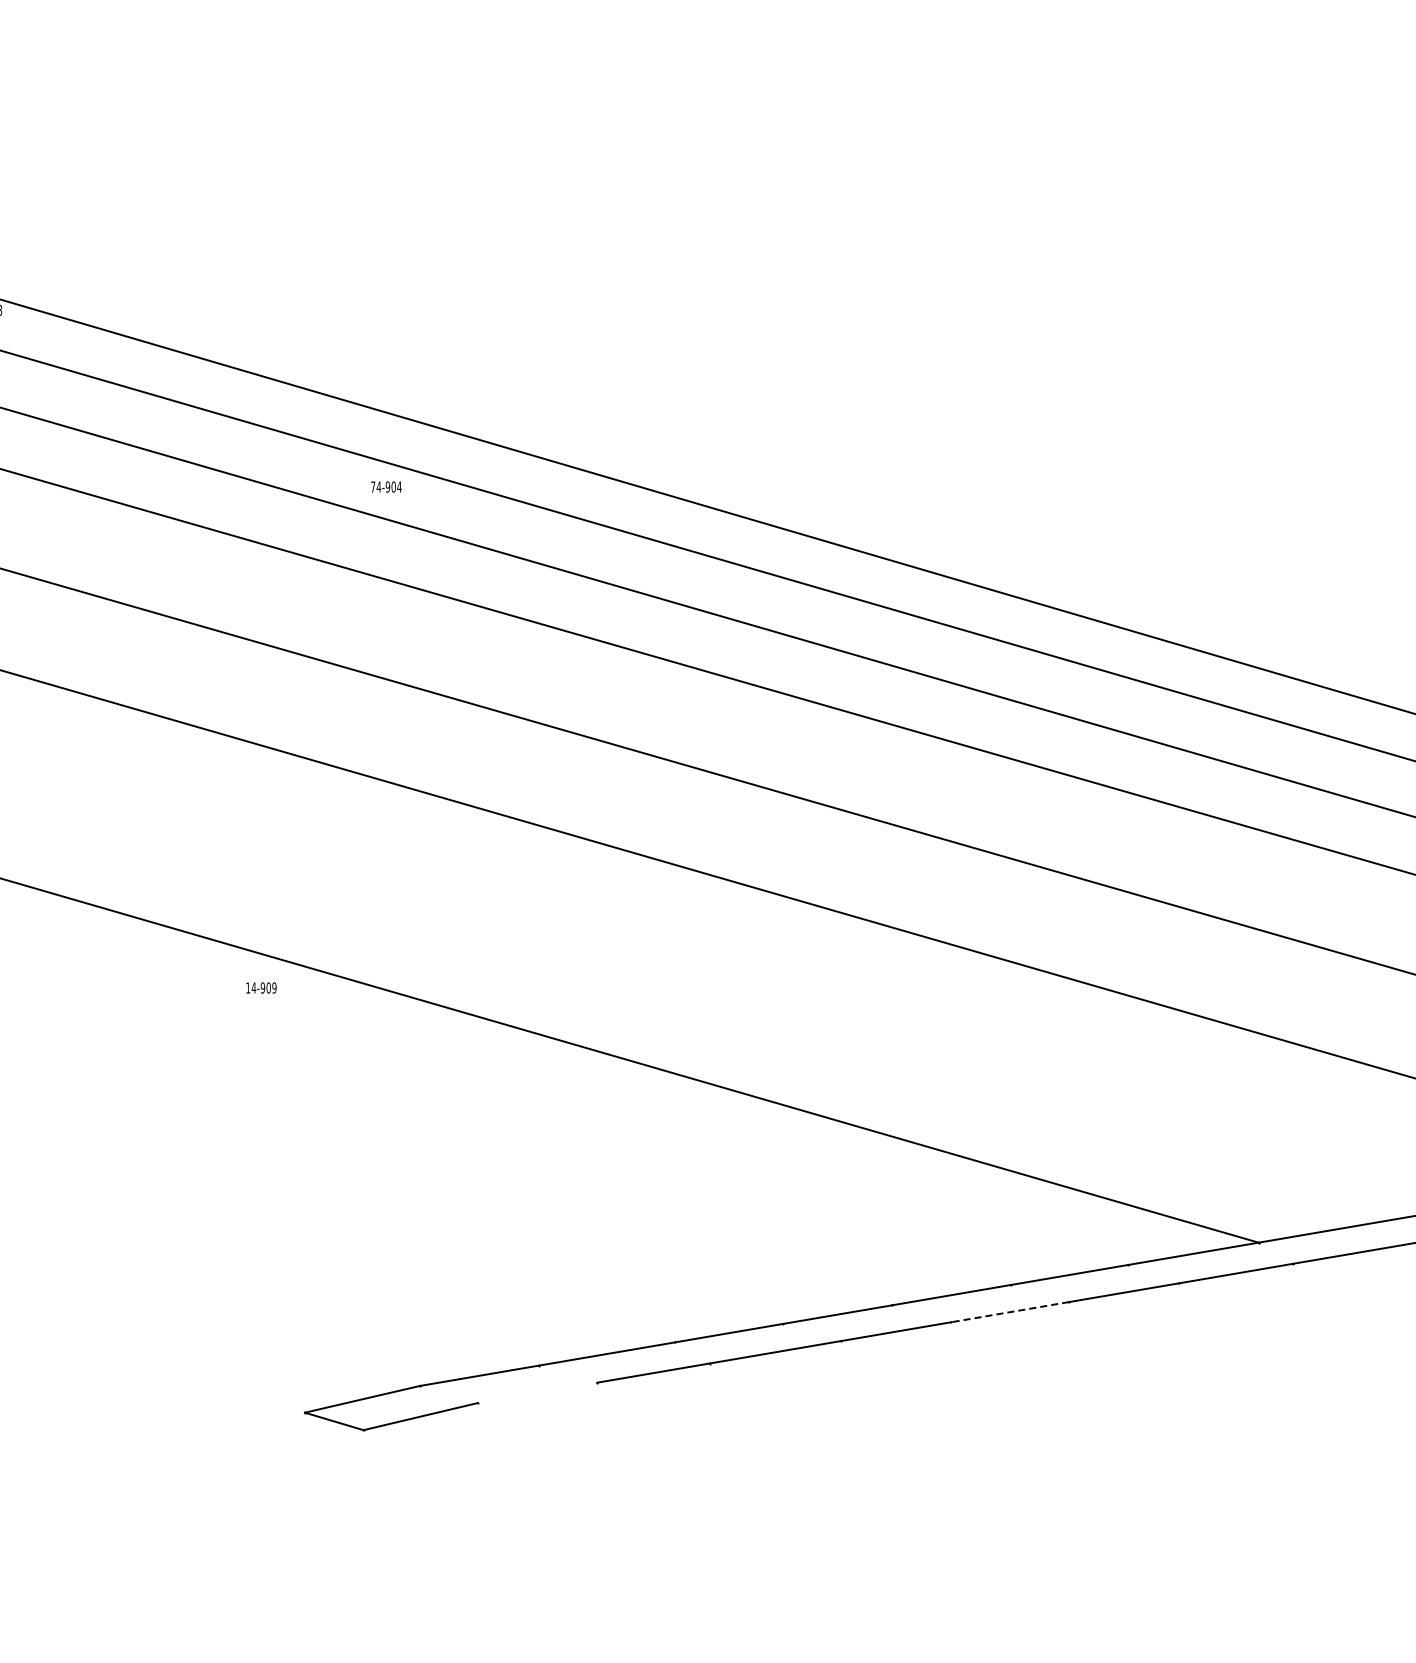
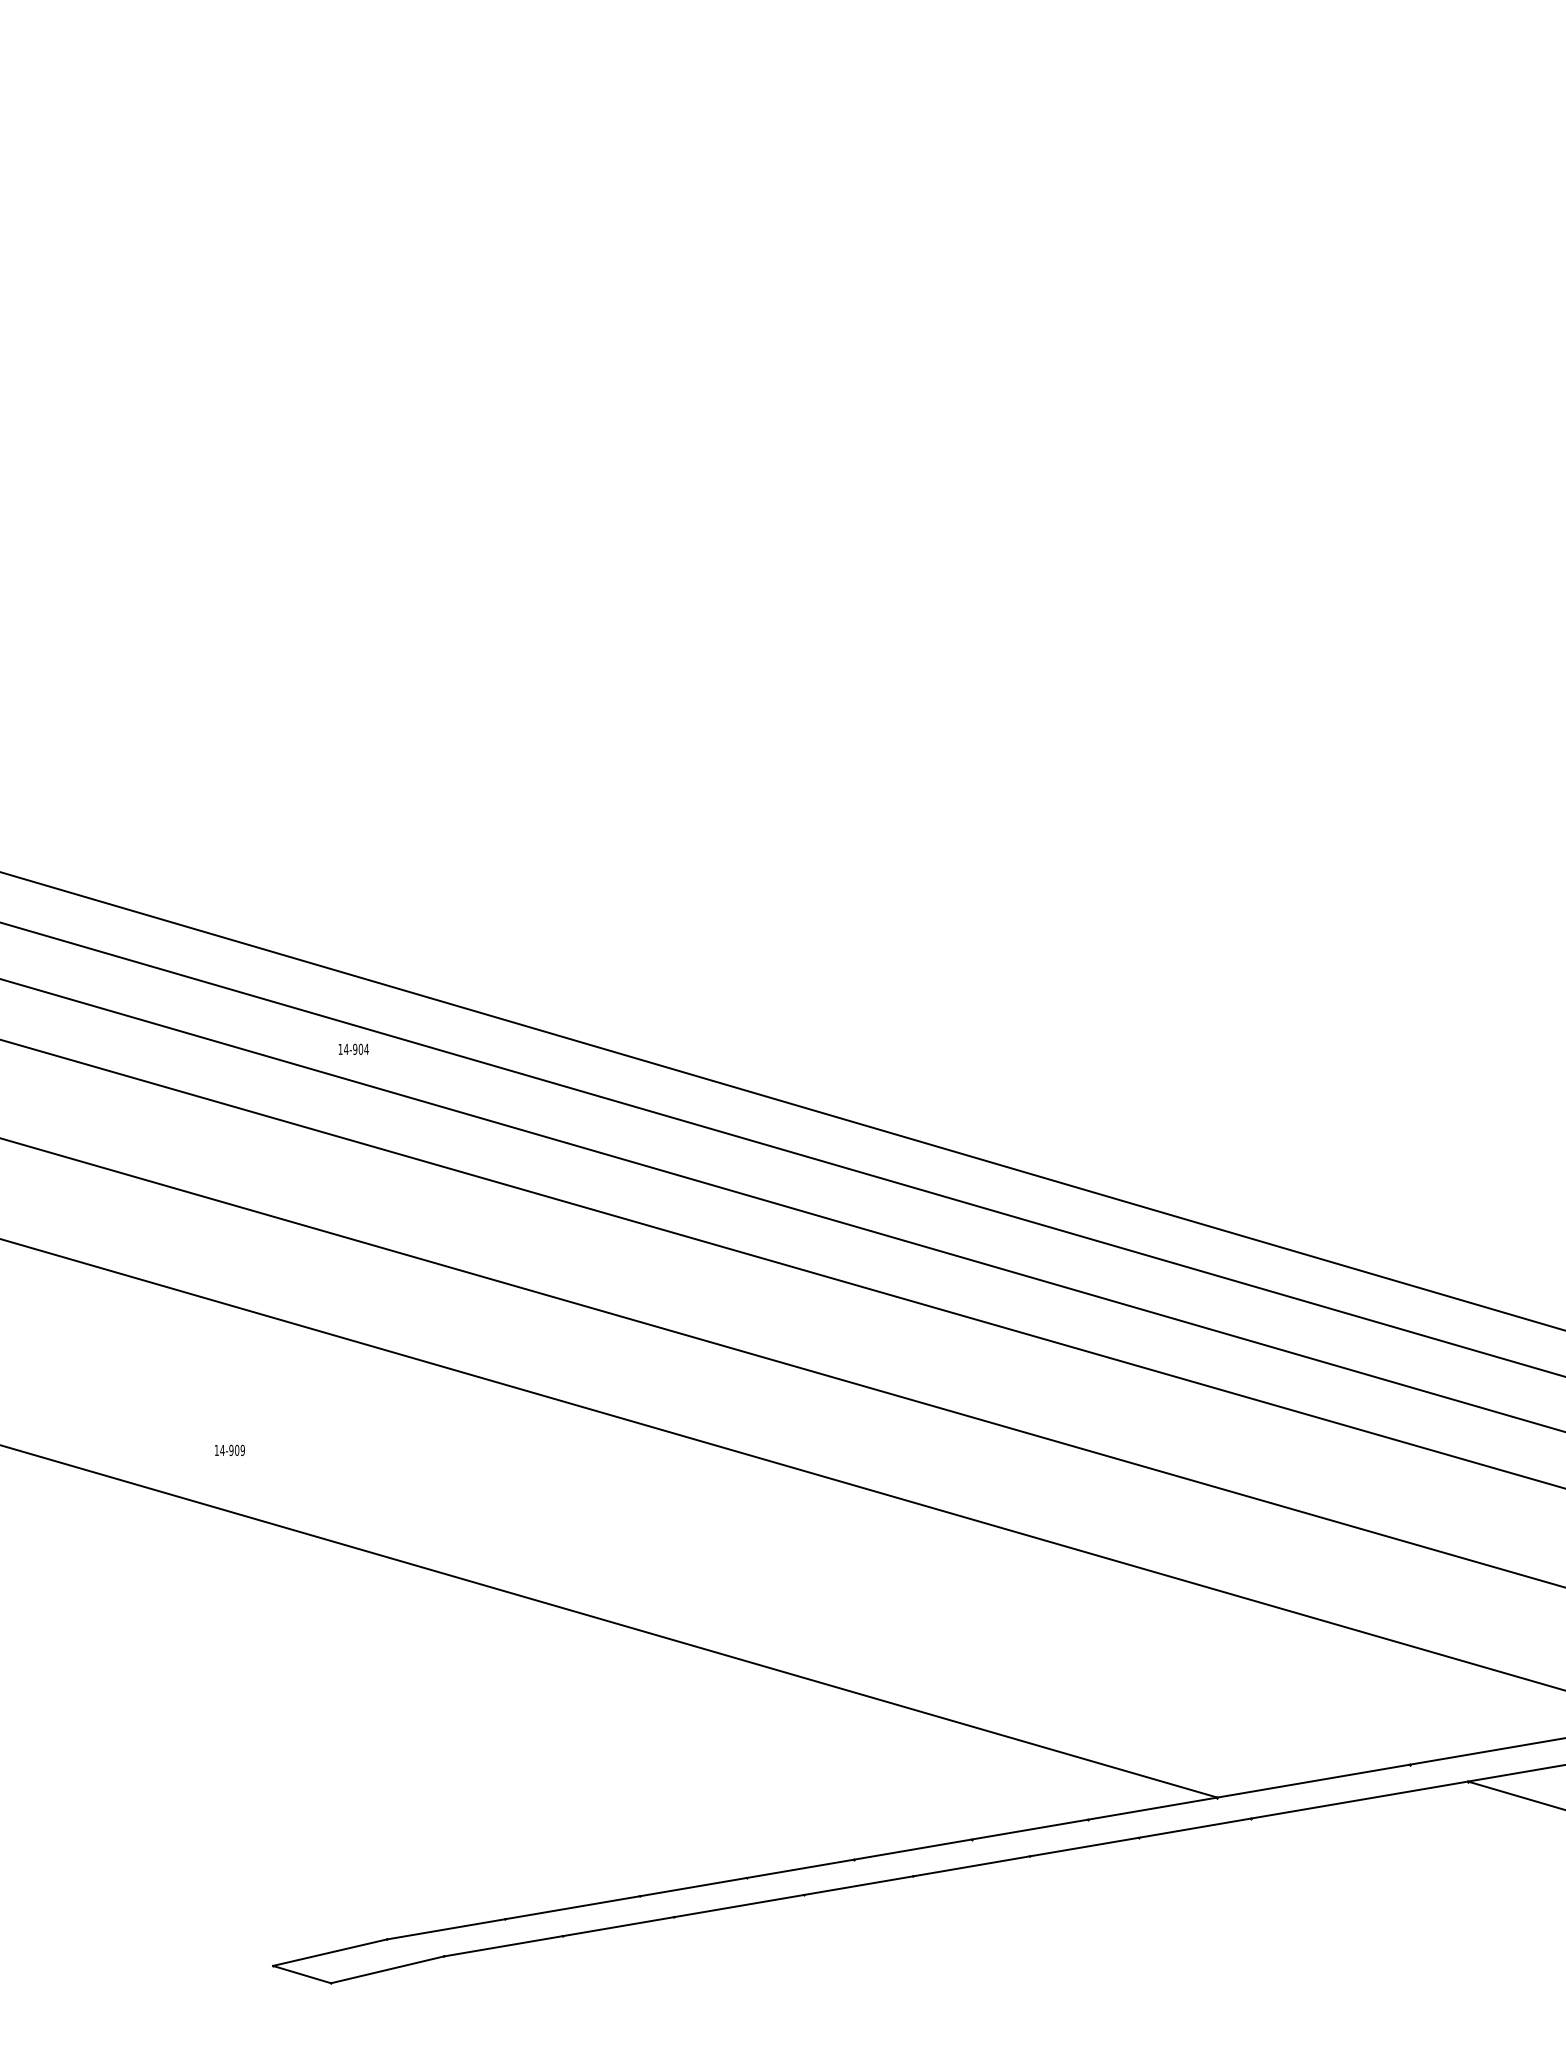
text: (373, 486) -> (340, 1048), 74-904 -> 14-904
text: (260, 987) -> (229, 1449), moved
line: (1009, 1312) -> (970, 1866), dashed -> solid
line: (537, 1393) -> (503, 1946), added

